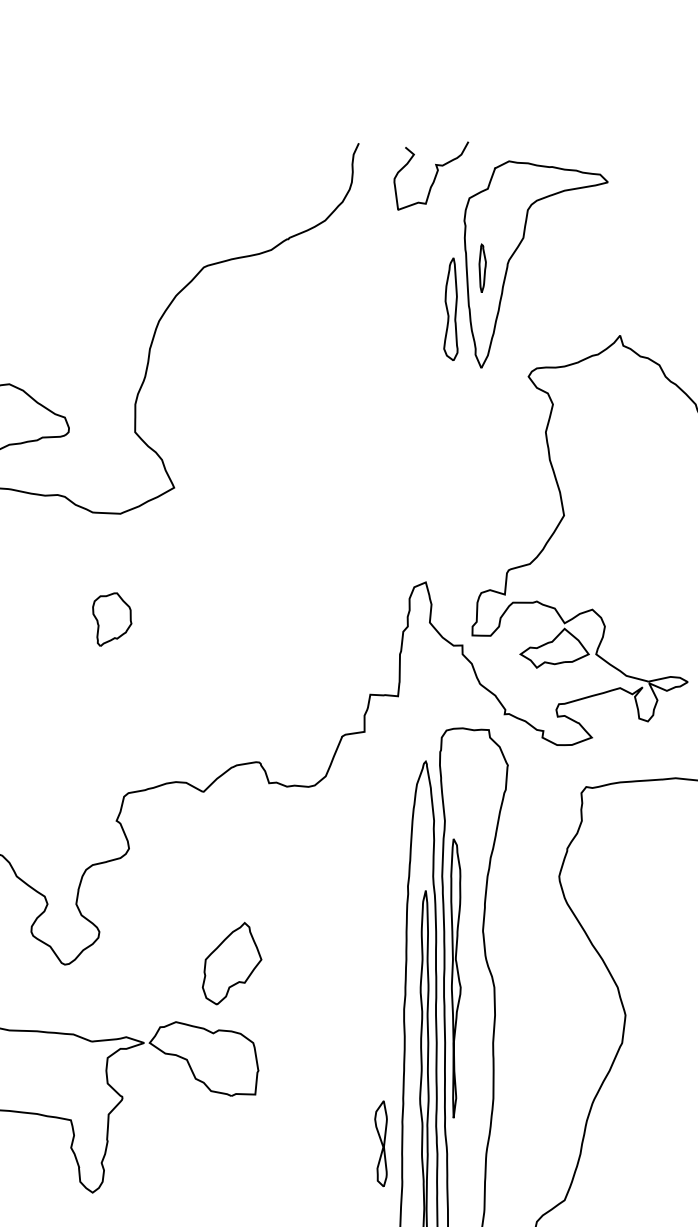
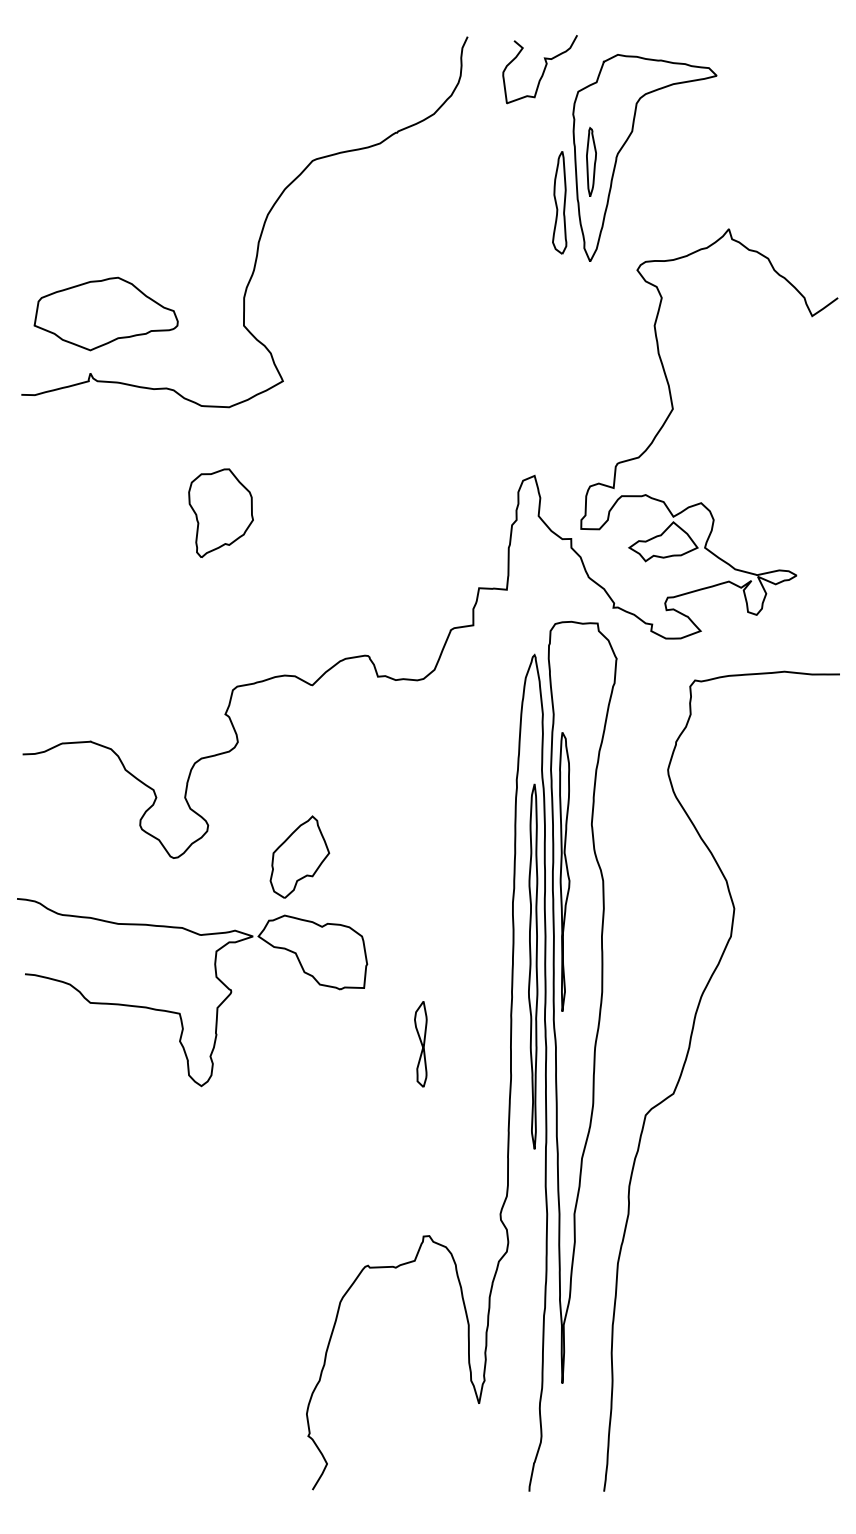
part: (482, 268) -> (591, 161), size x1.43
part: (111, 619) -> (220, 512), size x1.67
part: (231, 963) -> (299, 856), moved
part: (380, 1144) -> (420, 1044), moved

